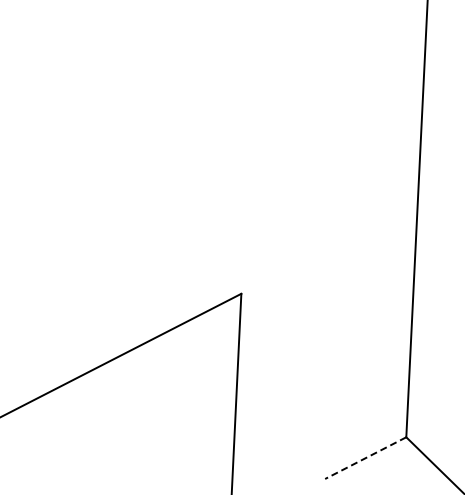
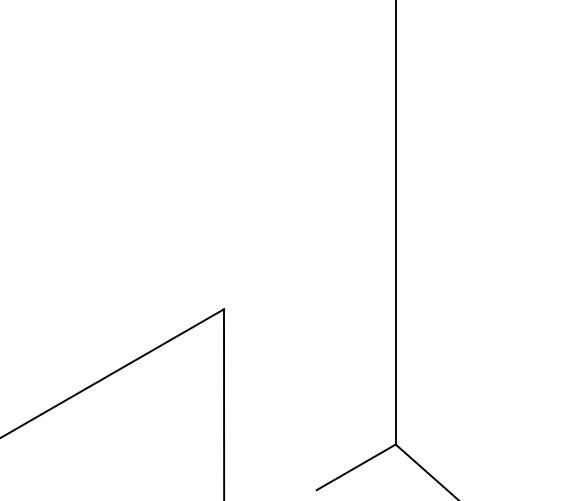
line: (365, 458) -> (356, 467), dashed -> solid

